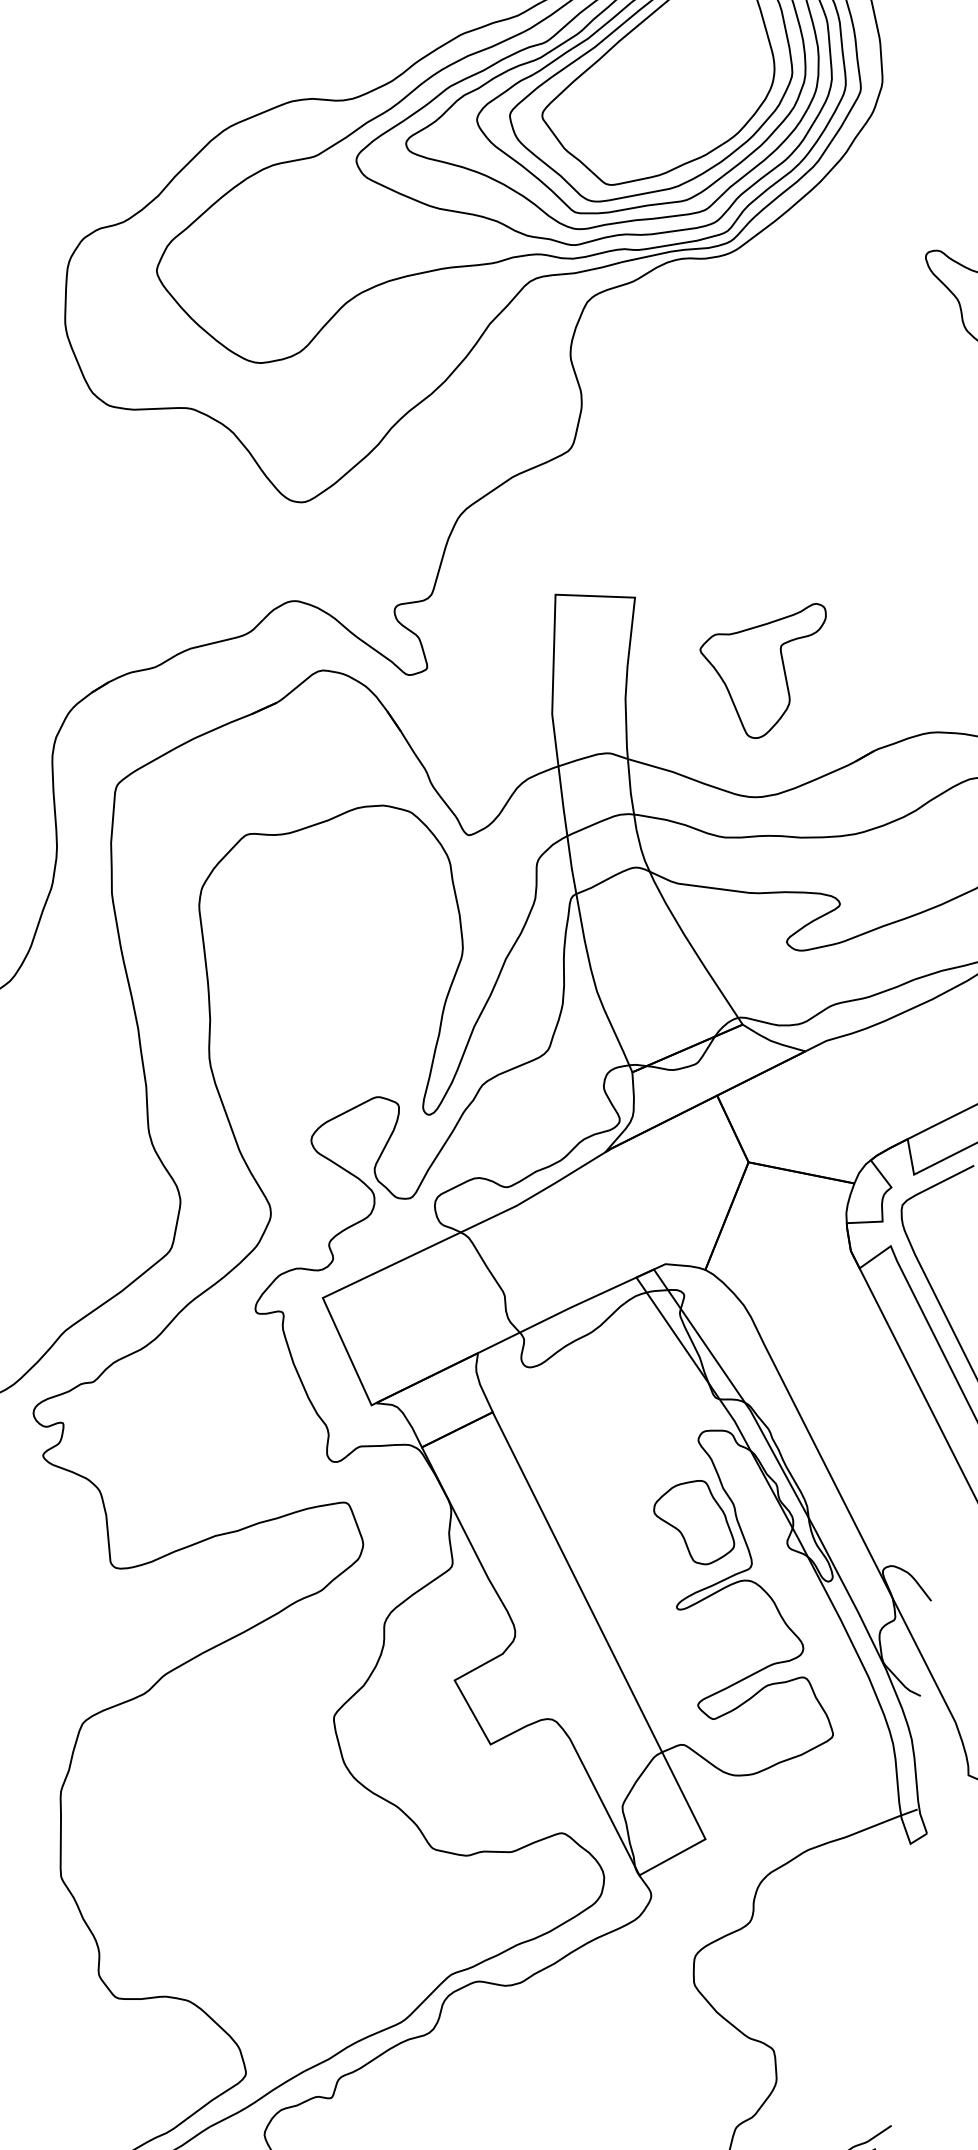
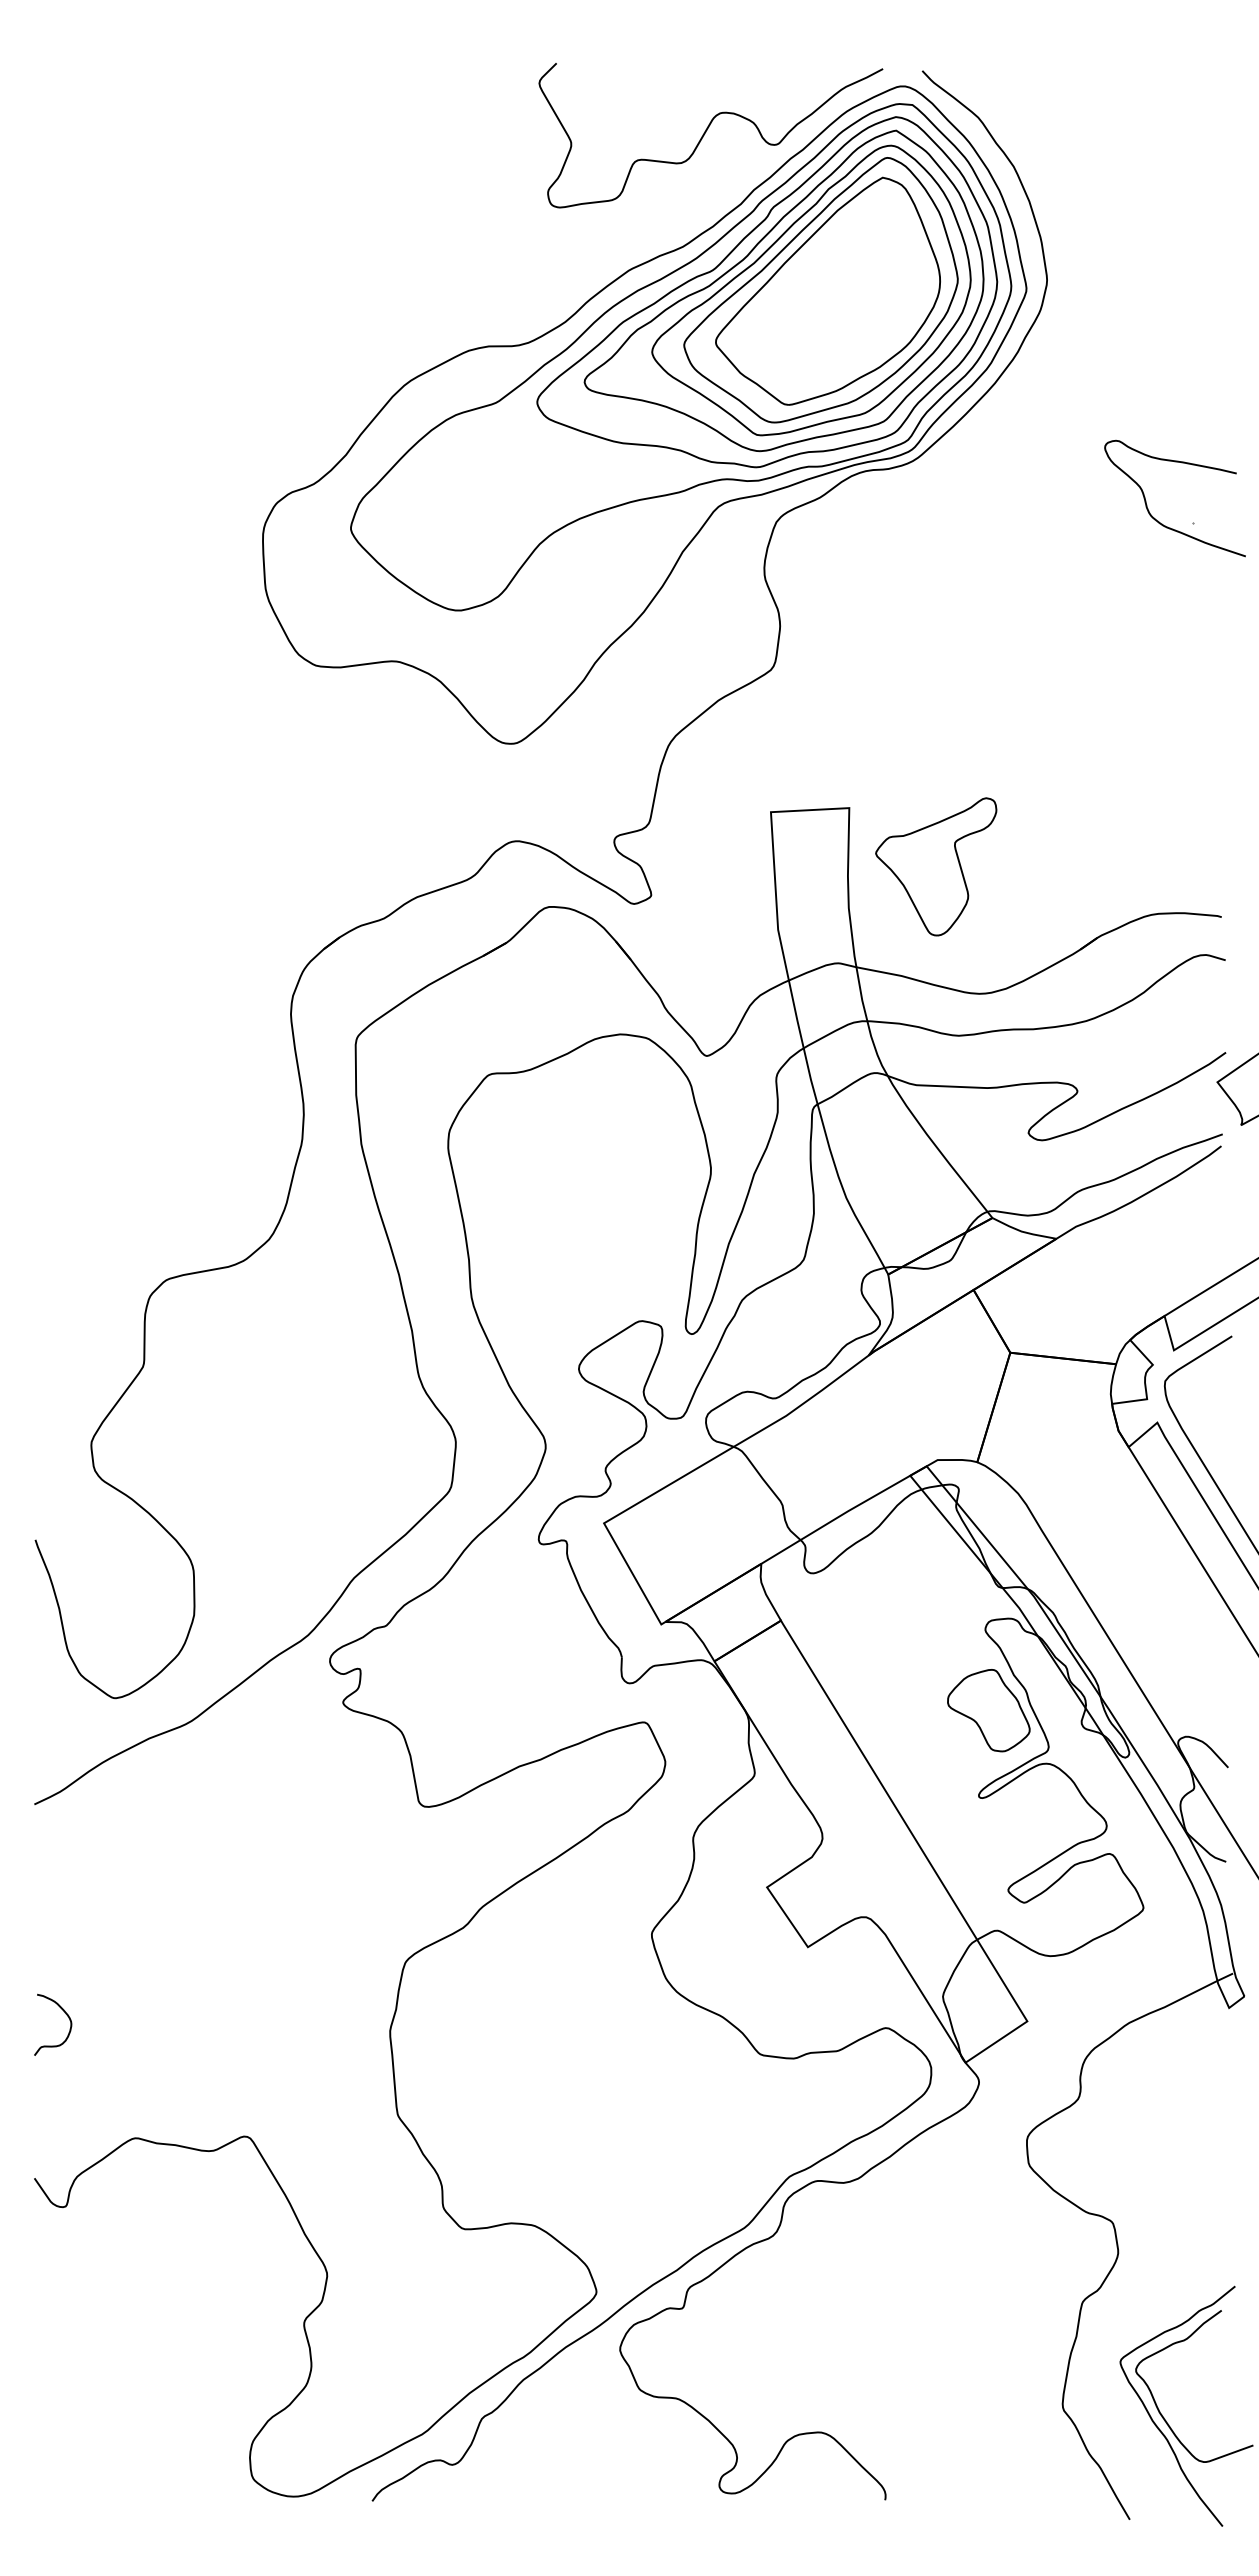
part: (760, 668) -> (936, 866), moved

